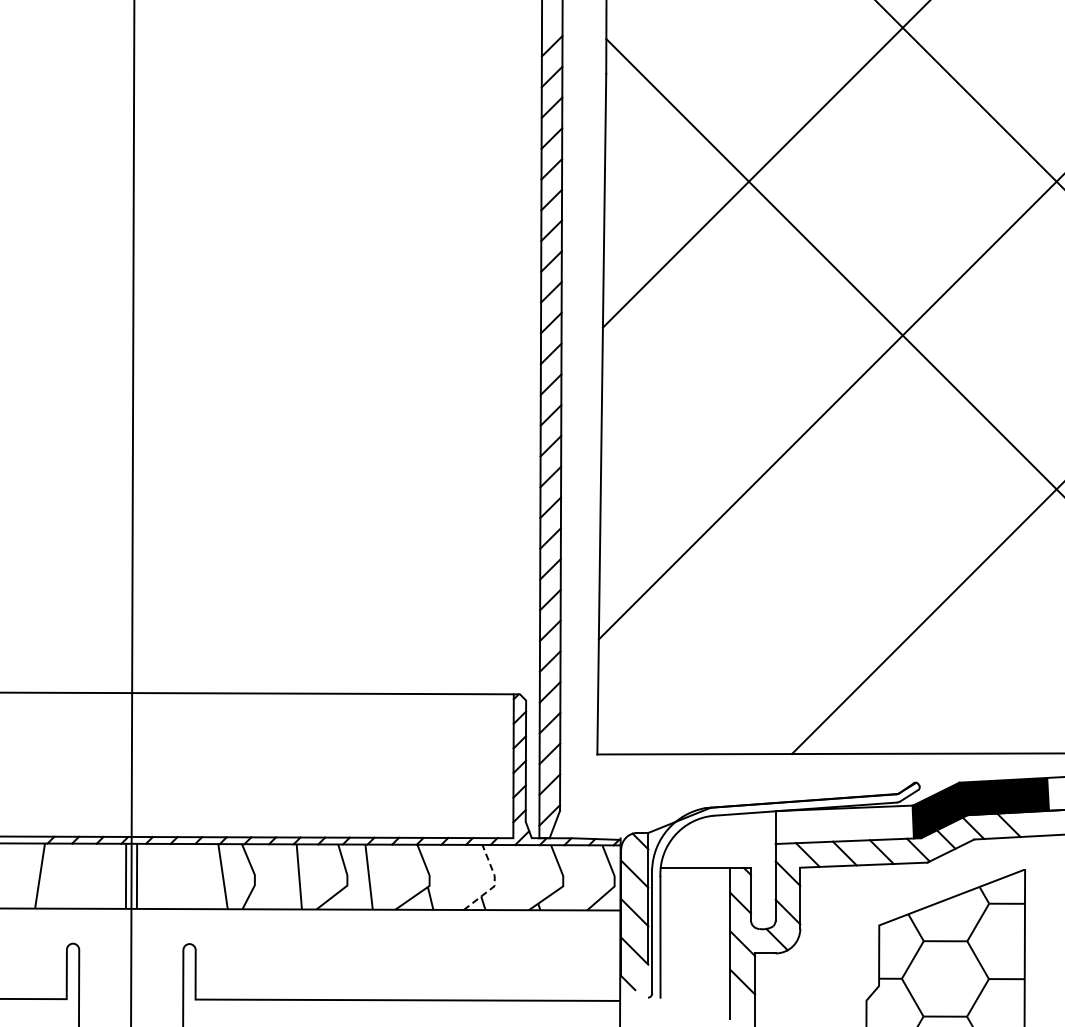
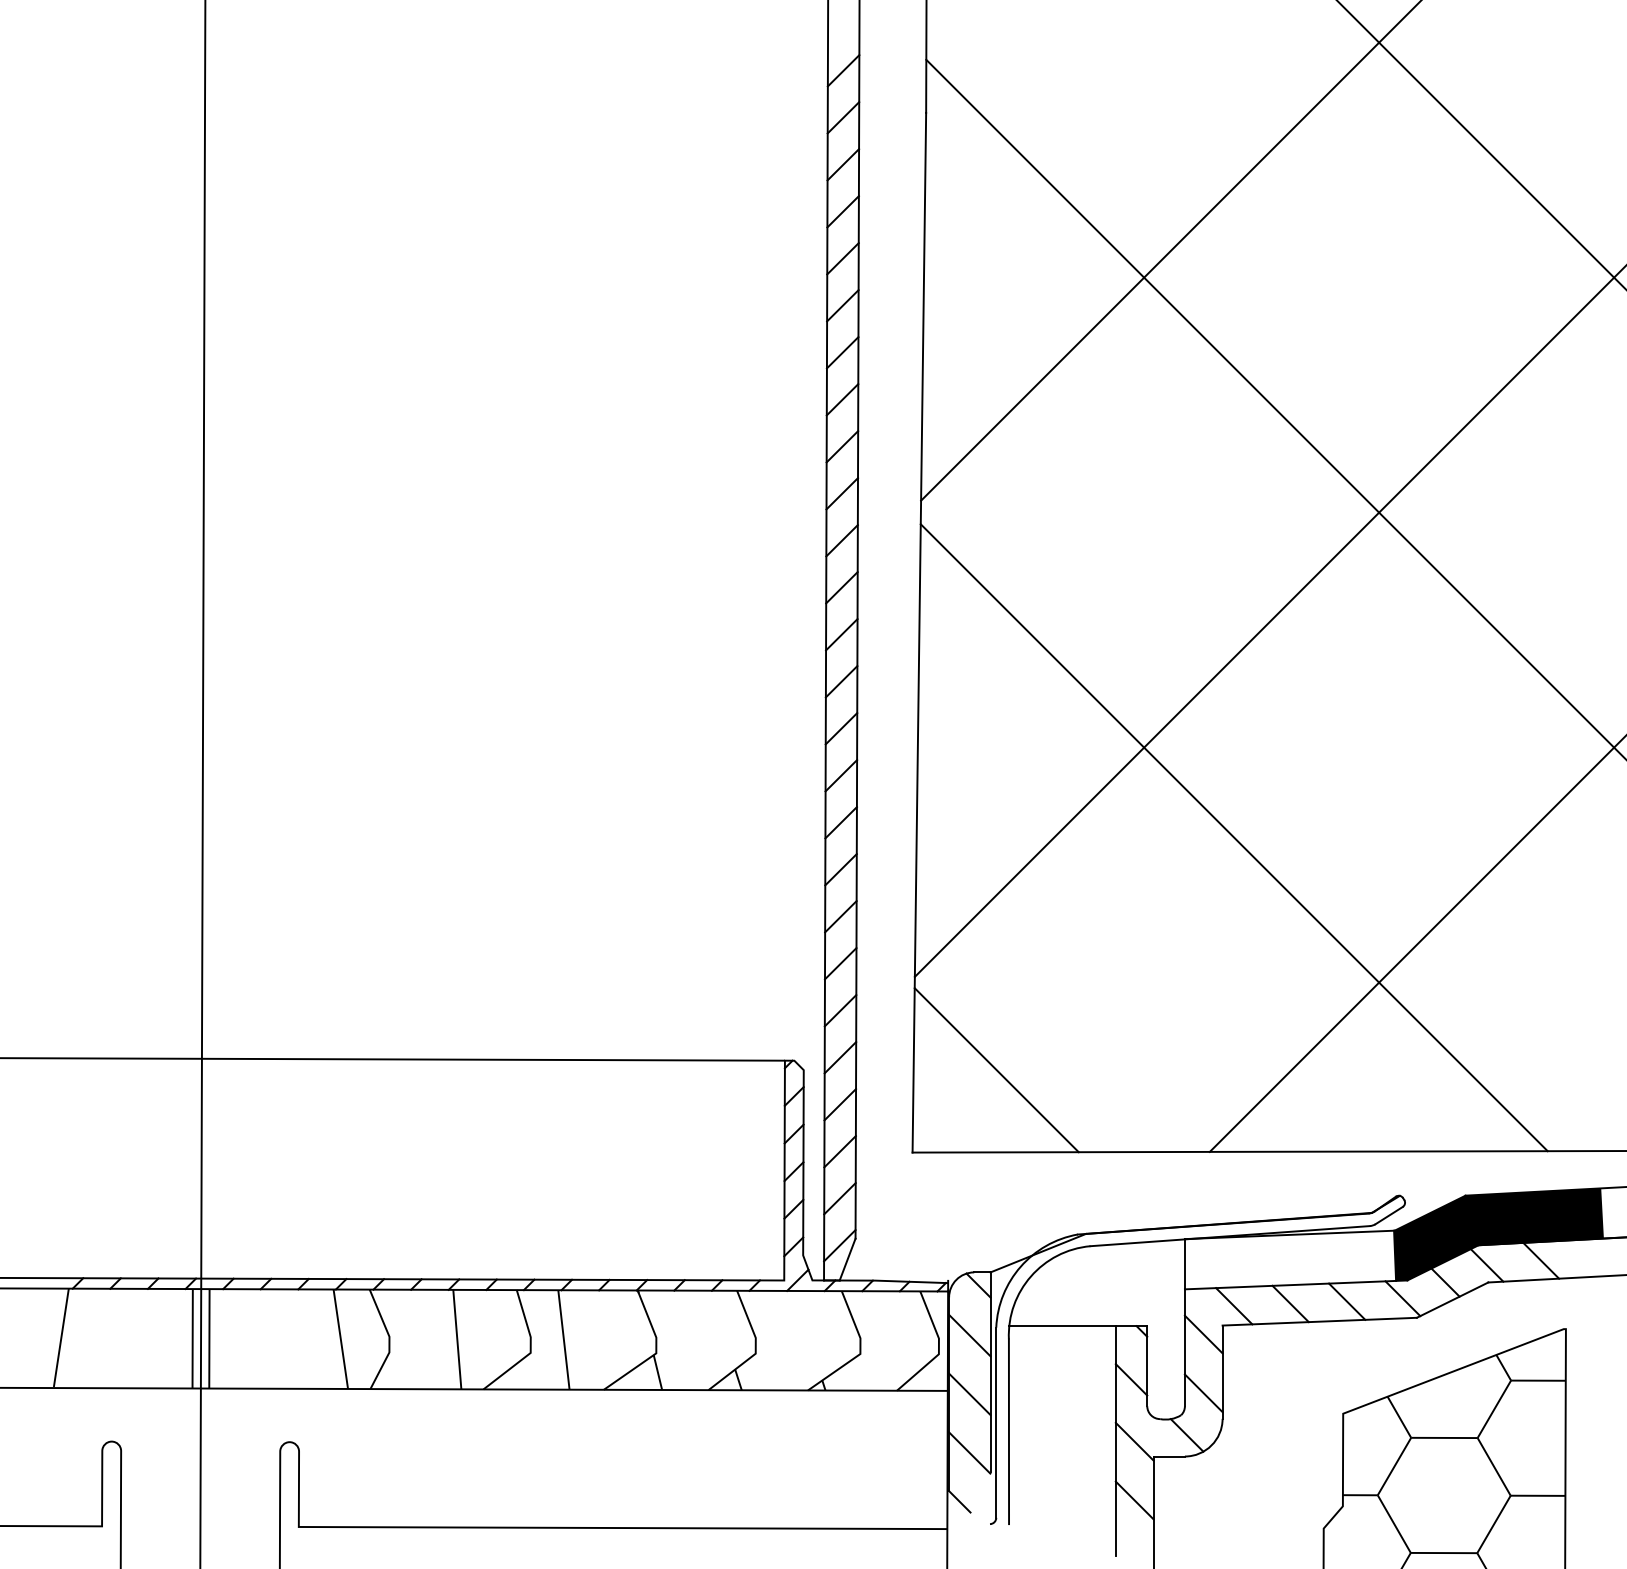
line: (807, 548) -> (1233, 837), added
line: (652, 700) -> (996, 1070), added
line: (494, 883) -> (755, 1349), dashed -> solid

